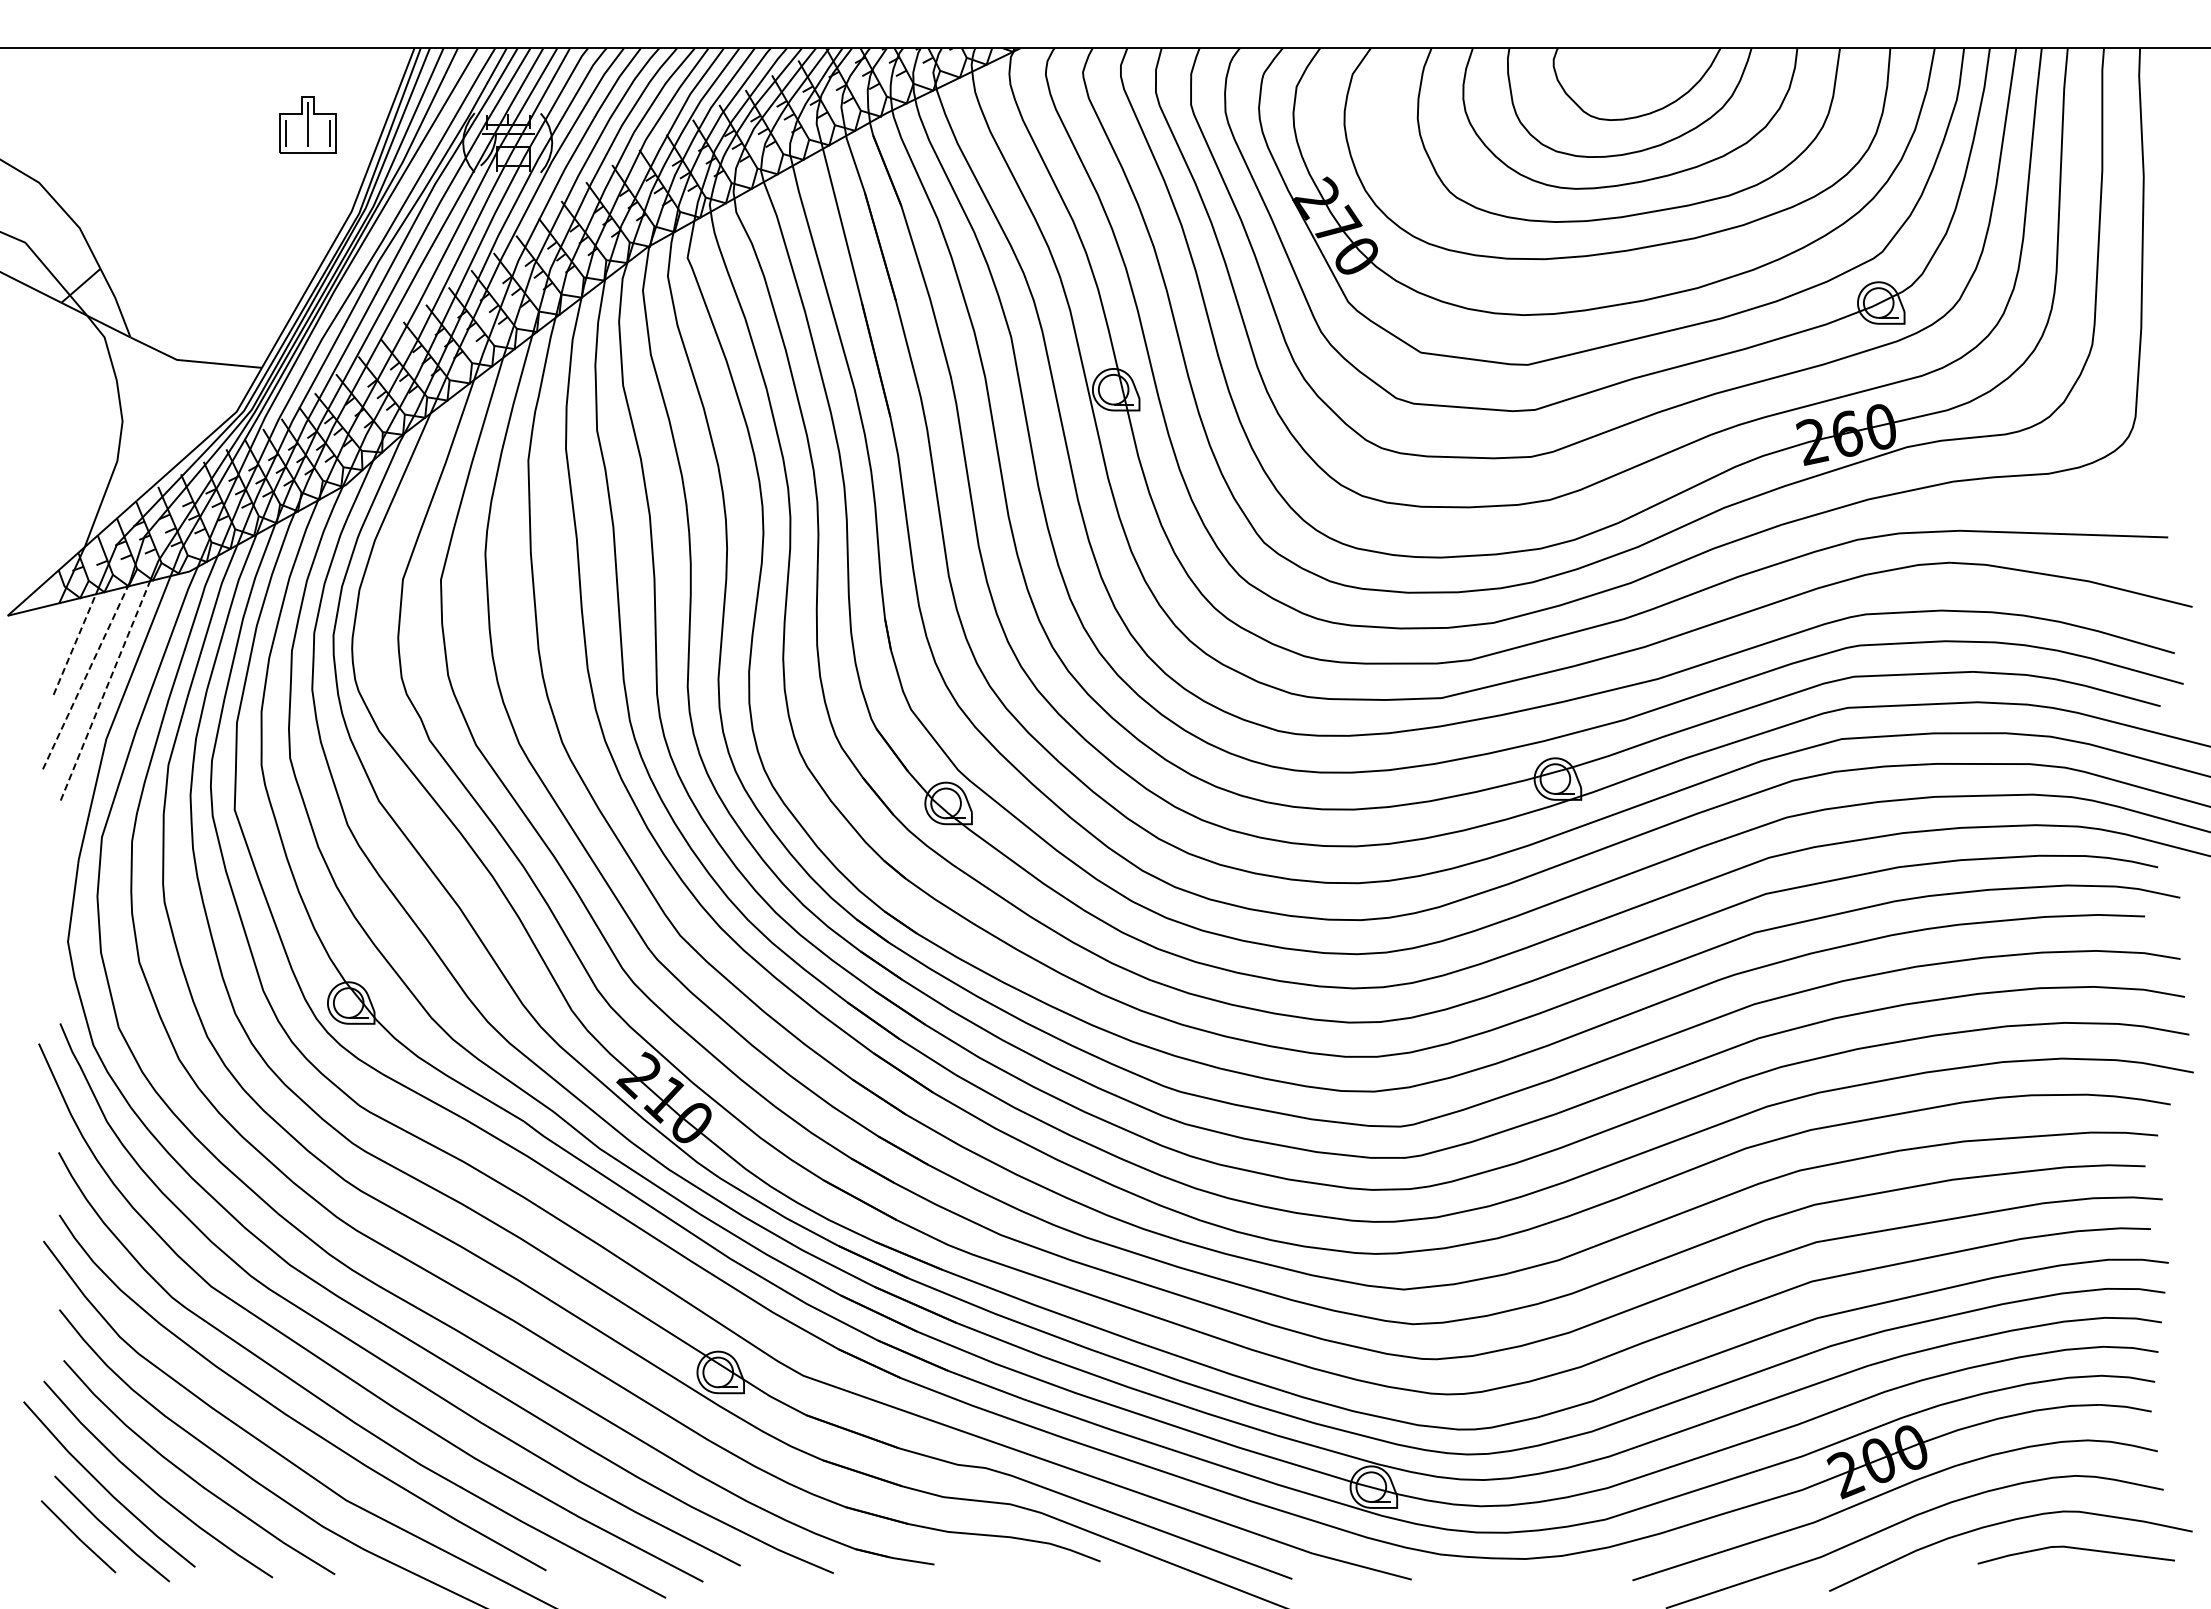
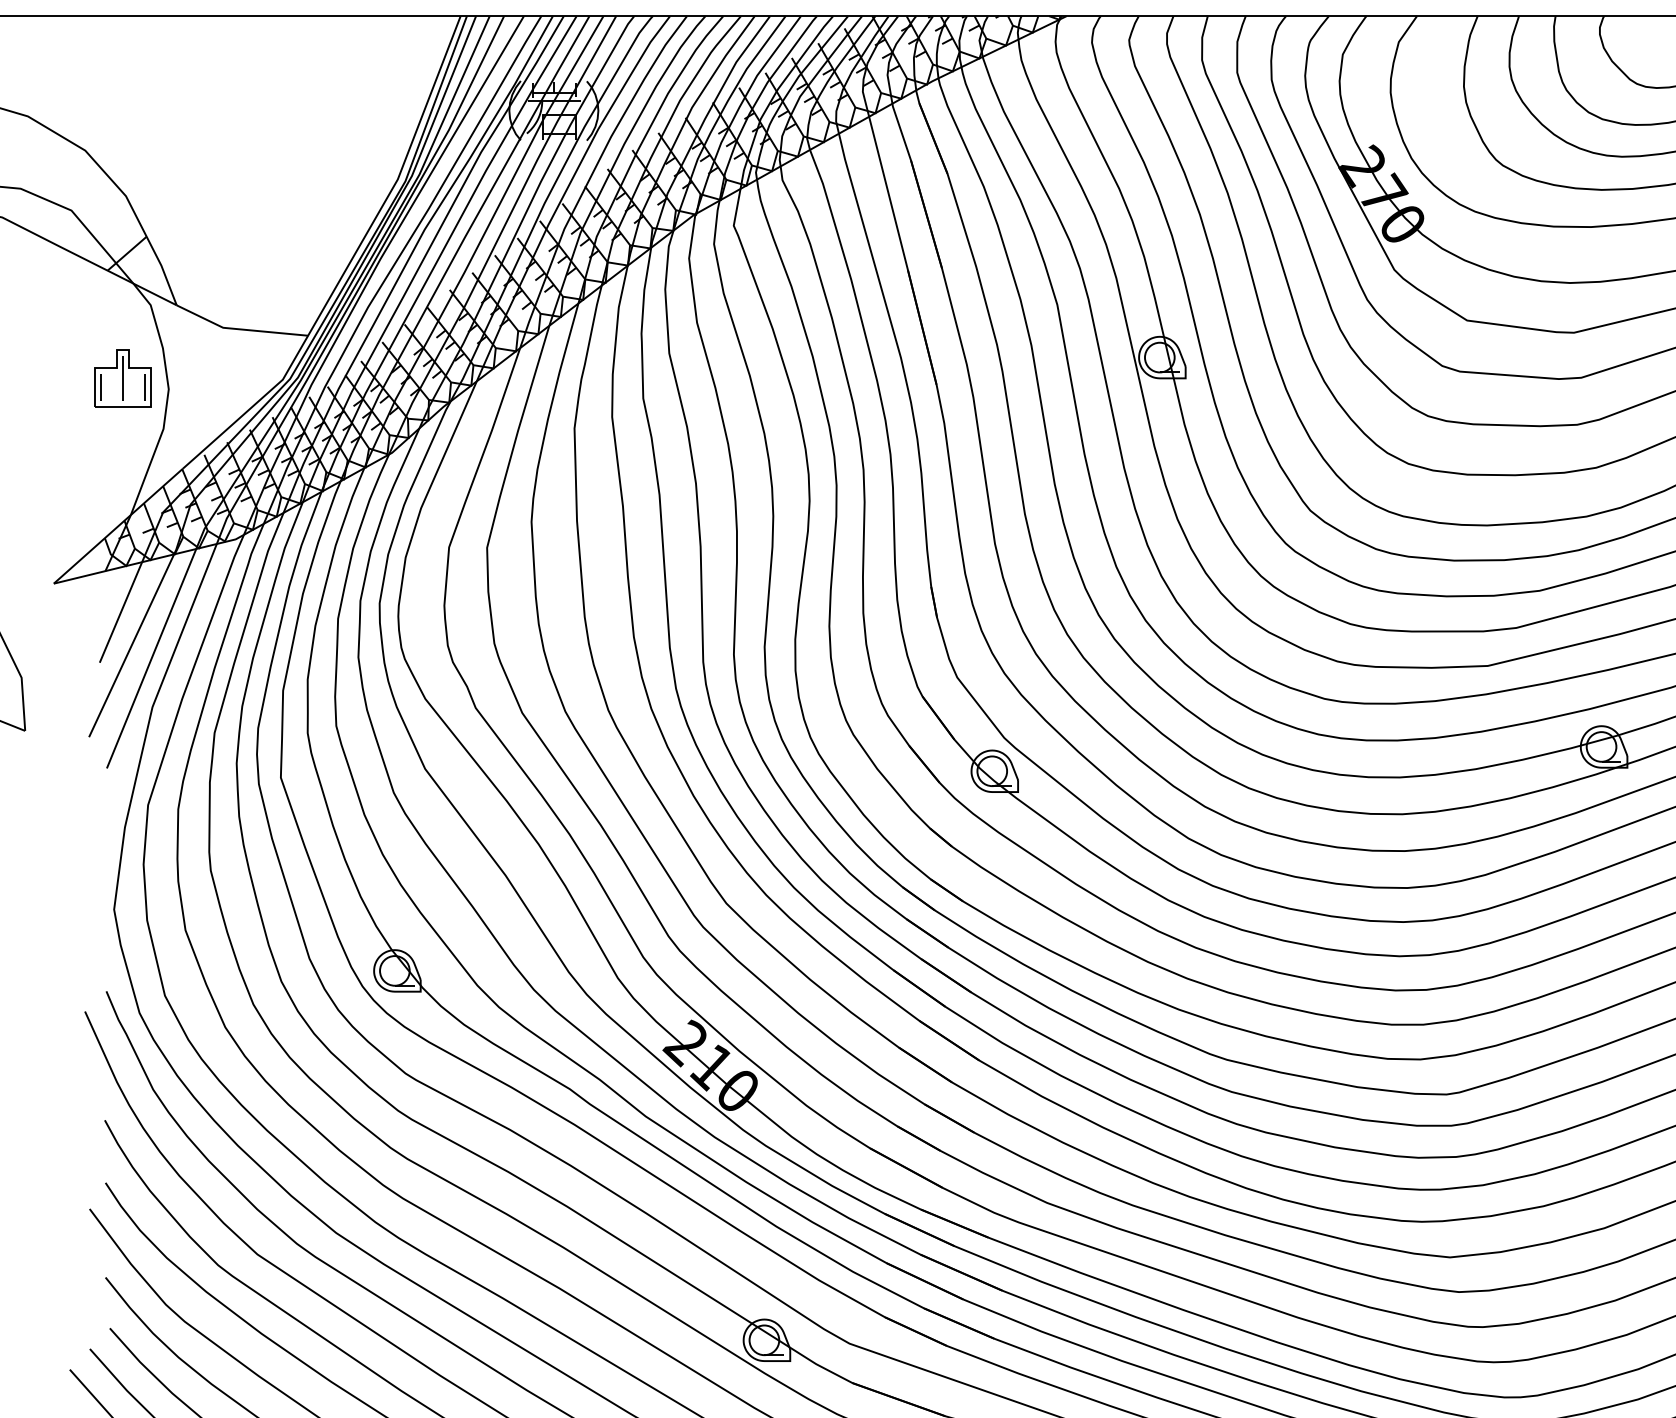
part: (307, 124) -> (122, 378), moved
line: (74, 644) -> (120, 612), dashed -> solid
line: (85, 677) -> (131, 645), dashed -> solid
line: (105, 690) -> (151, 658), dashed -> solid

